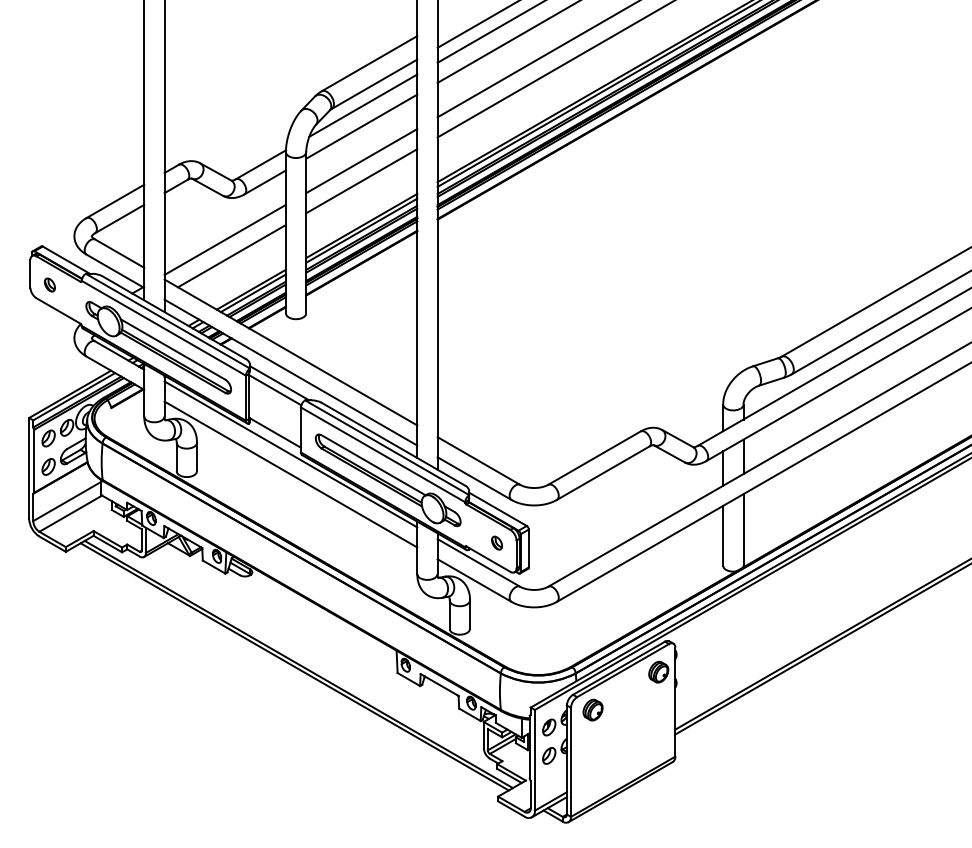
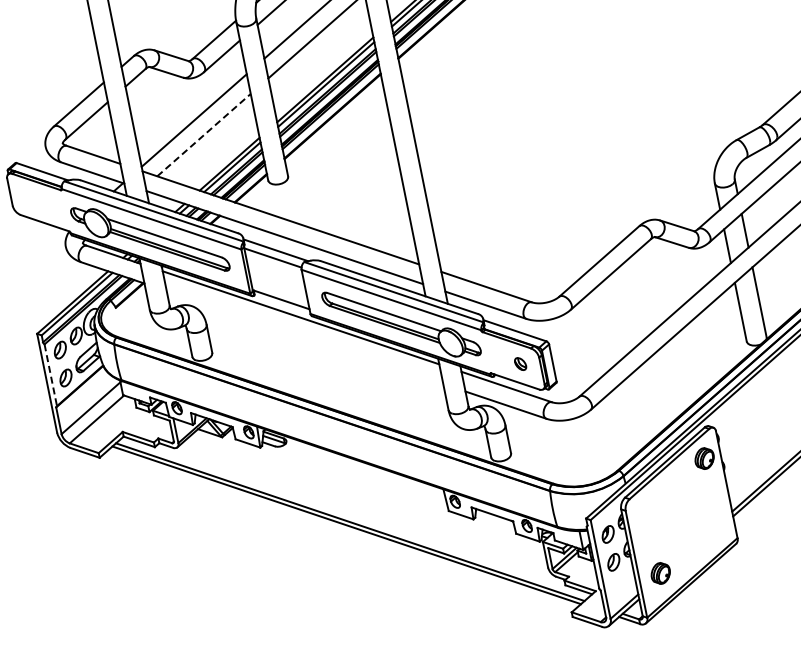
line: (232, 255) -> (204, 134), solid -> dashed
part: (49, 284) -> (30, 198), removed
line: (34, 461) -> (51, 375), solid -> dashed
line: (290, 474) -> (304, 337), removed
part: (592, 709) -> (660, 572), moved

